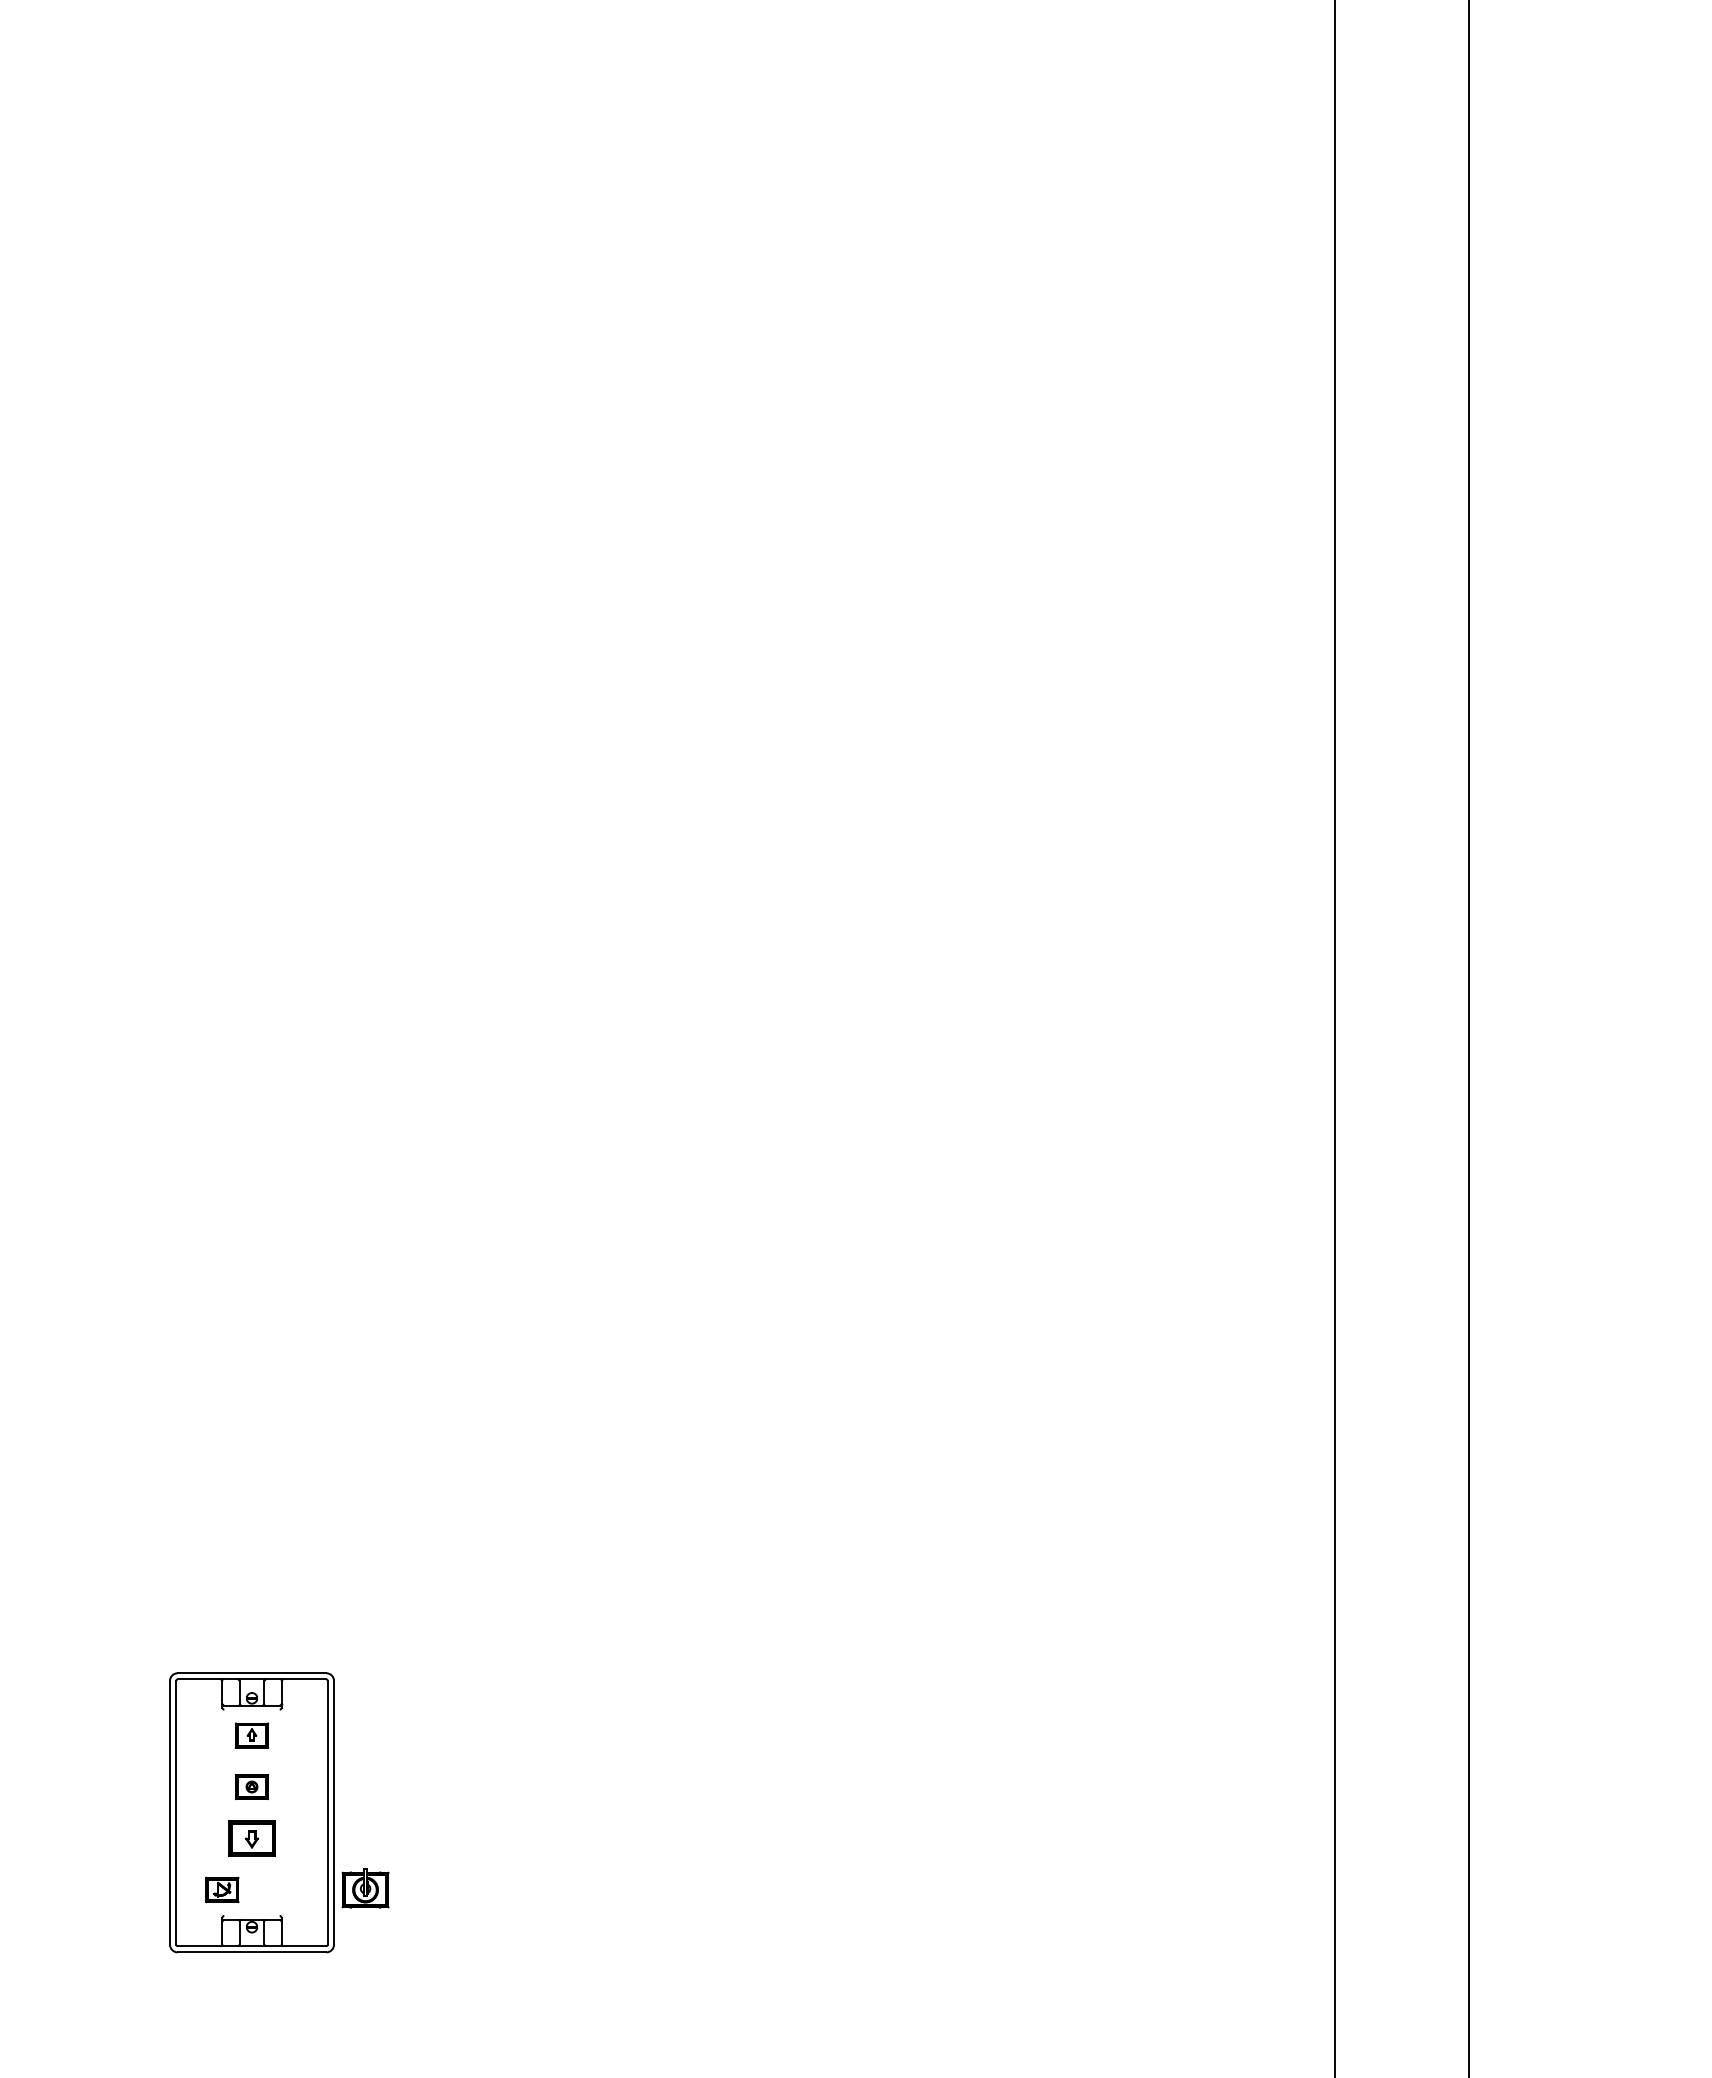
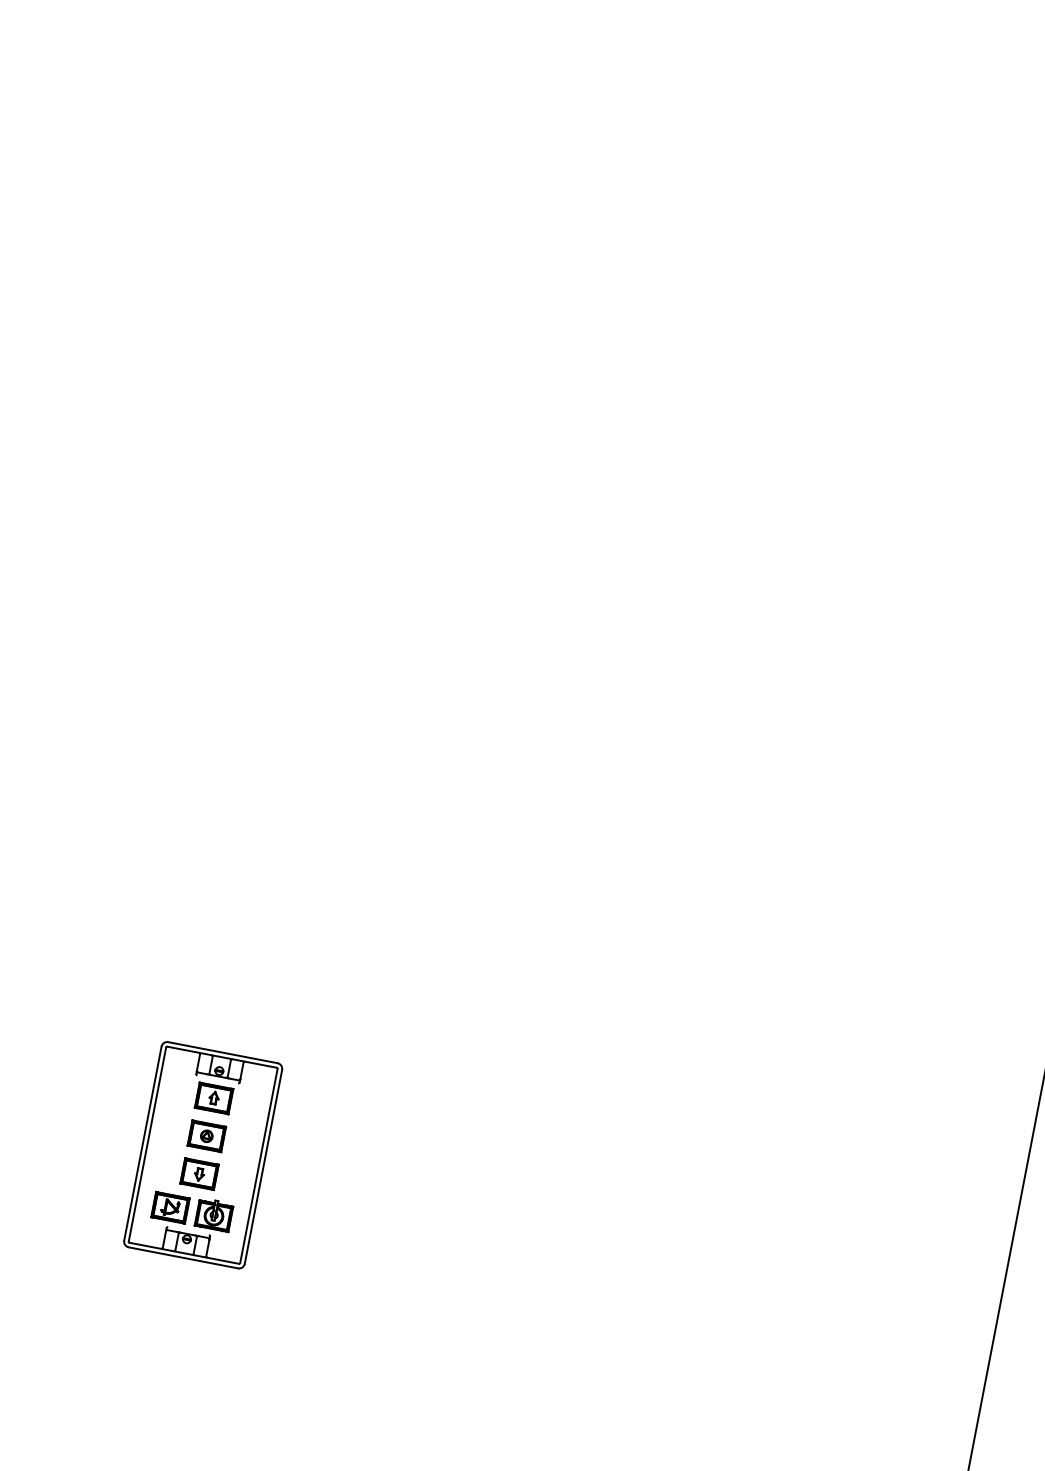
part: (251, 1735) -> (213, 1098), size x1.43
part: (251, 1786) -> (206, 1135), size x1.43
part: (365, 1888) -> (214, 1215), moved
part: (222, 1889) -> (170, 1207), size x1.43

